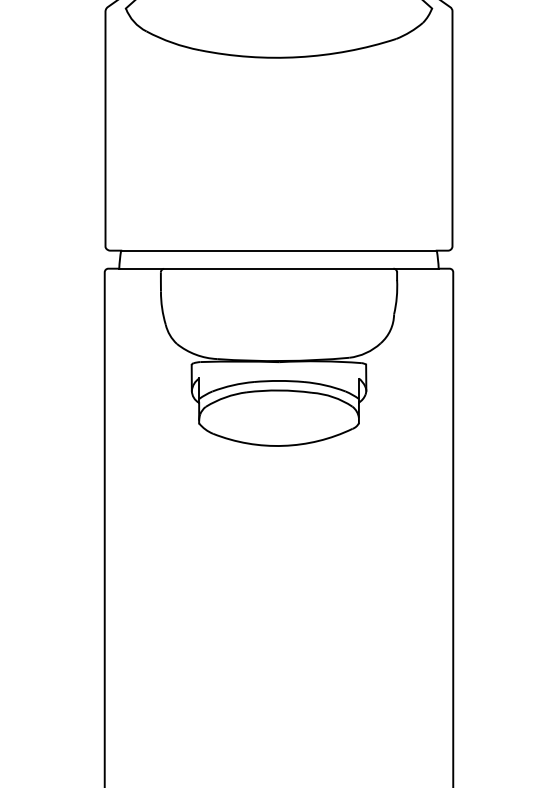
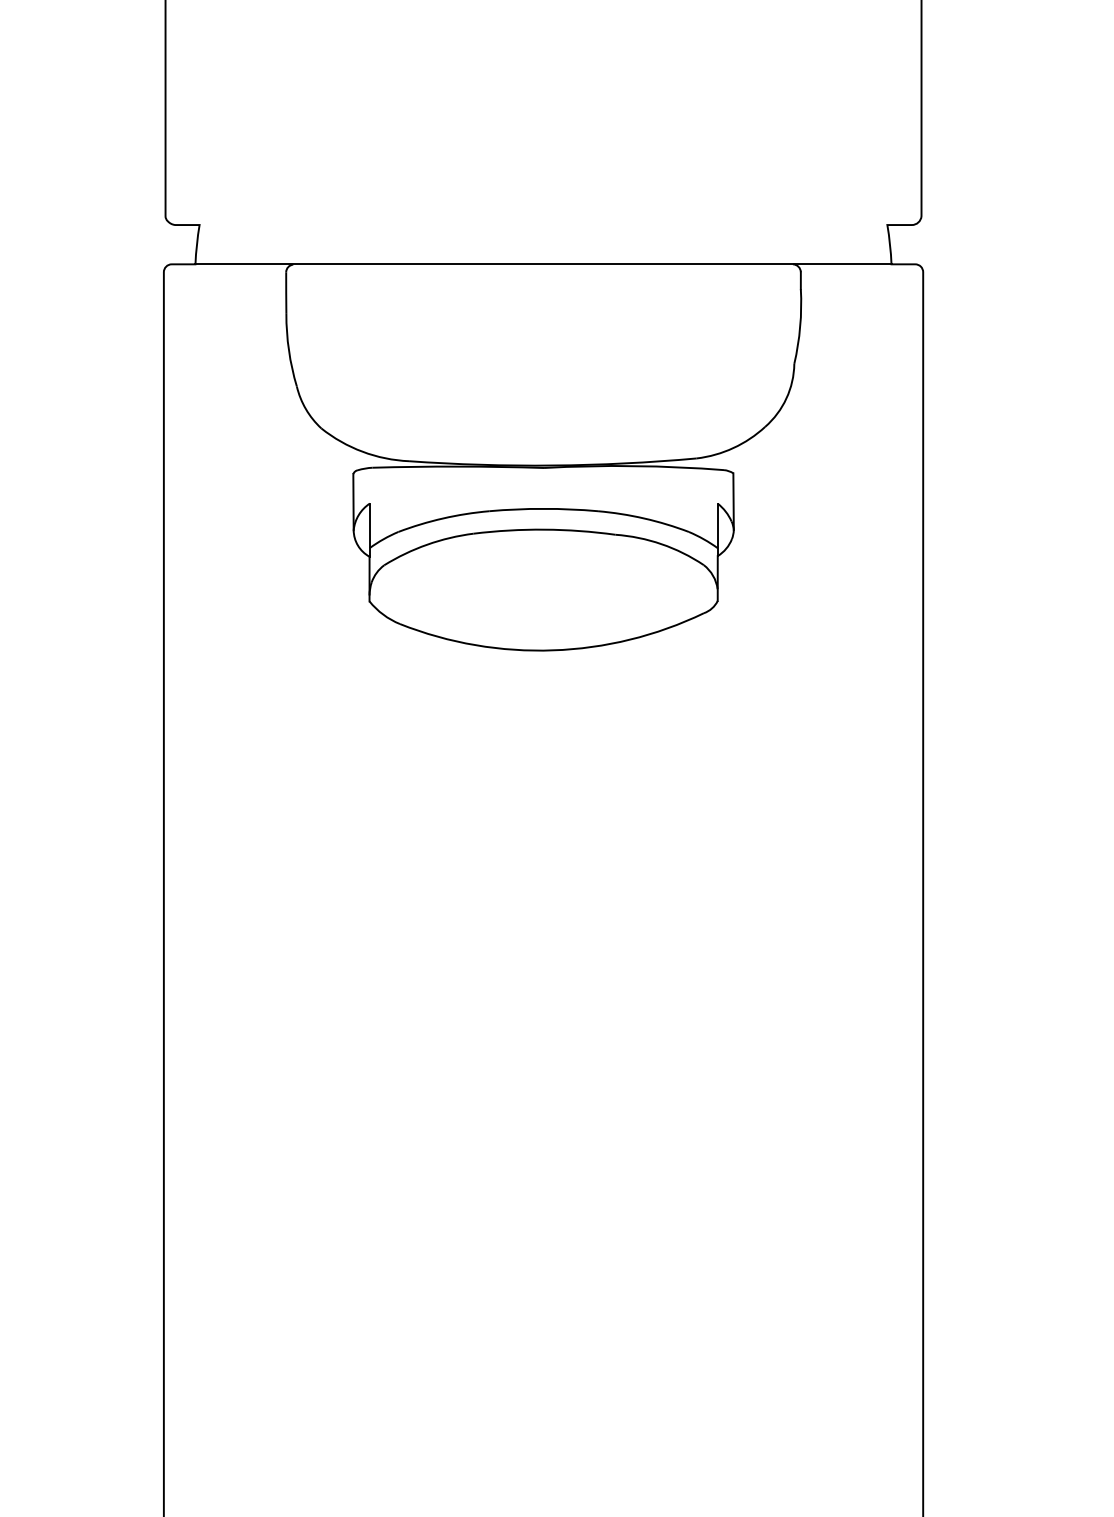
line: (278, 250) -> (542, 224), removed

